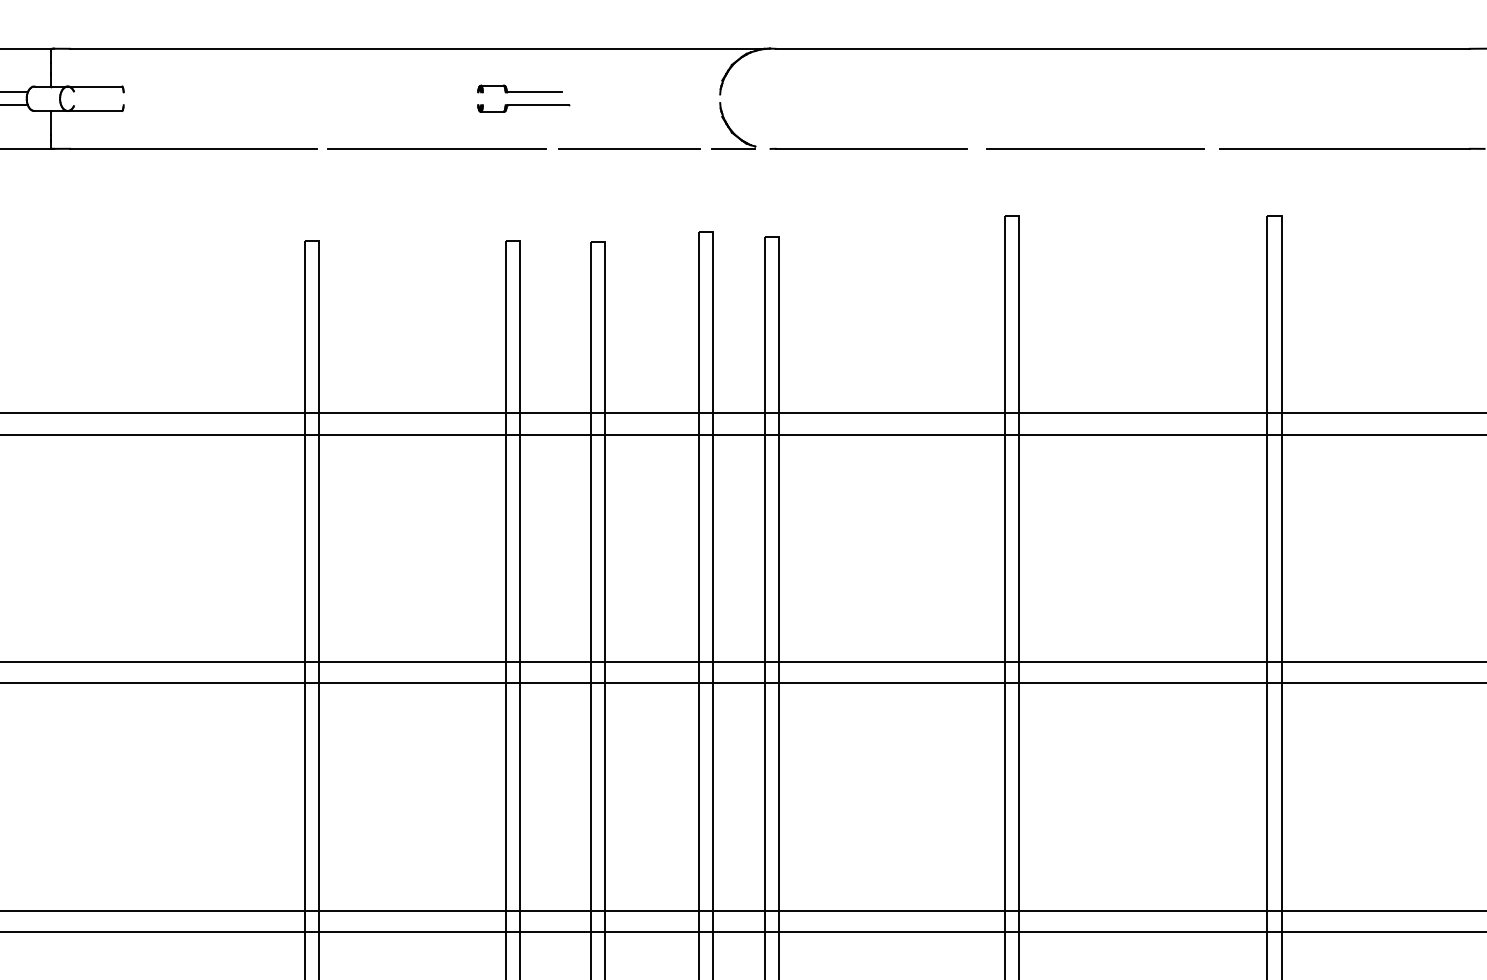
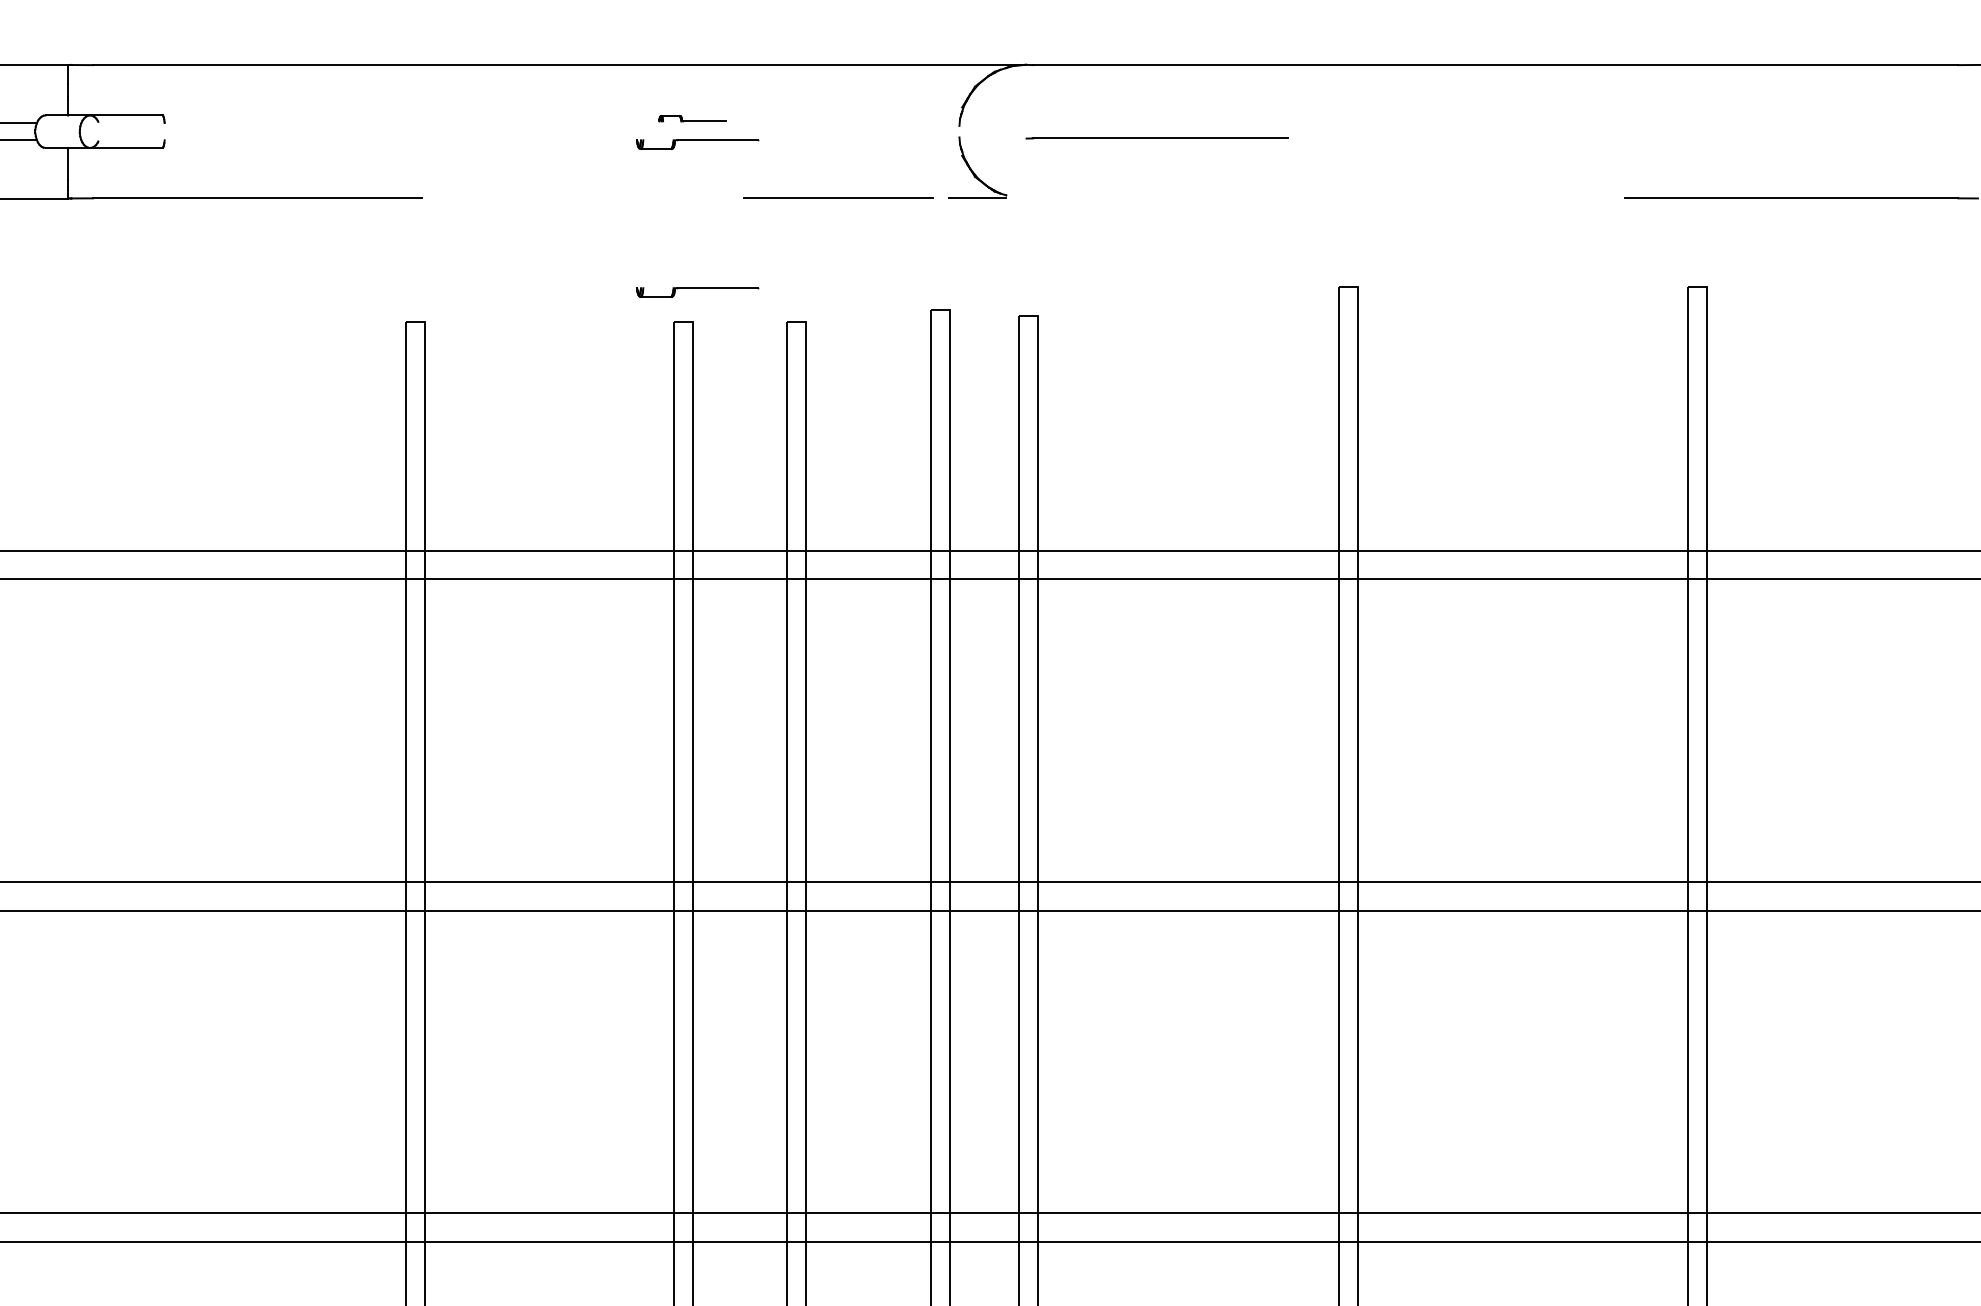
part: (519, 88) -> (692, 118), size x0.6
line: (436, 148) -> (581, 197), removed
line: (868, 148) -> (1157, 137), moved
line: (1095, 148) -> (1459, 197), removed
part: (523, 219) -> (697, 292), added

